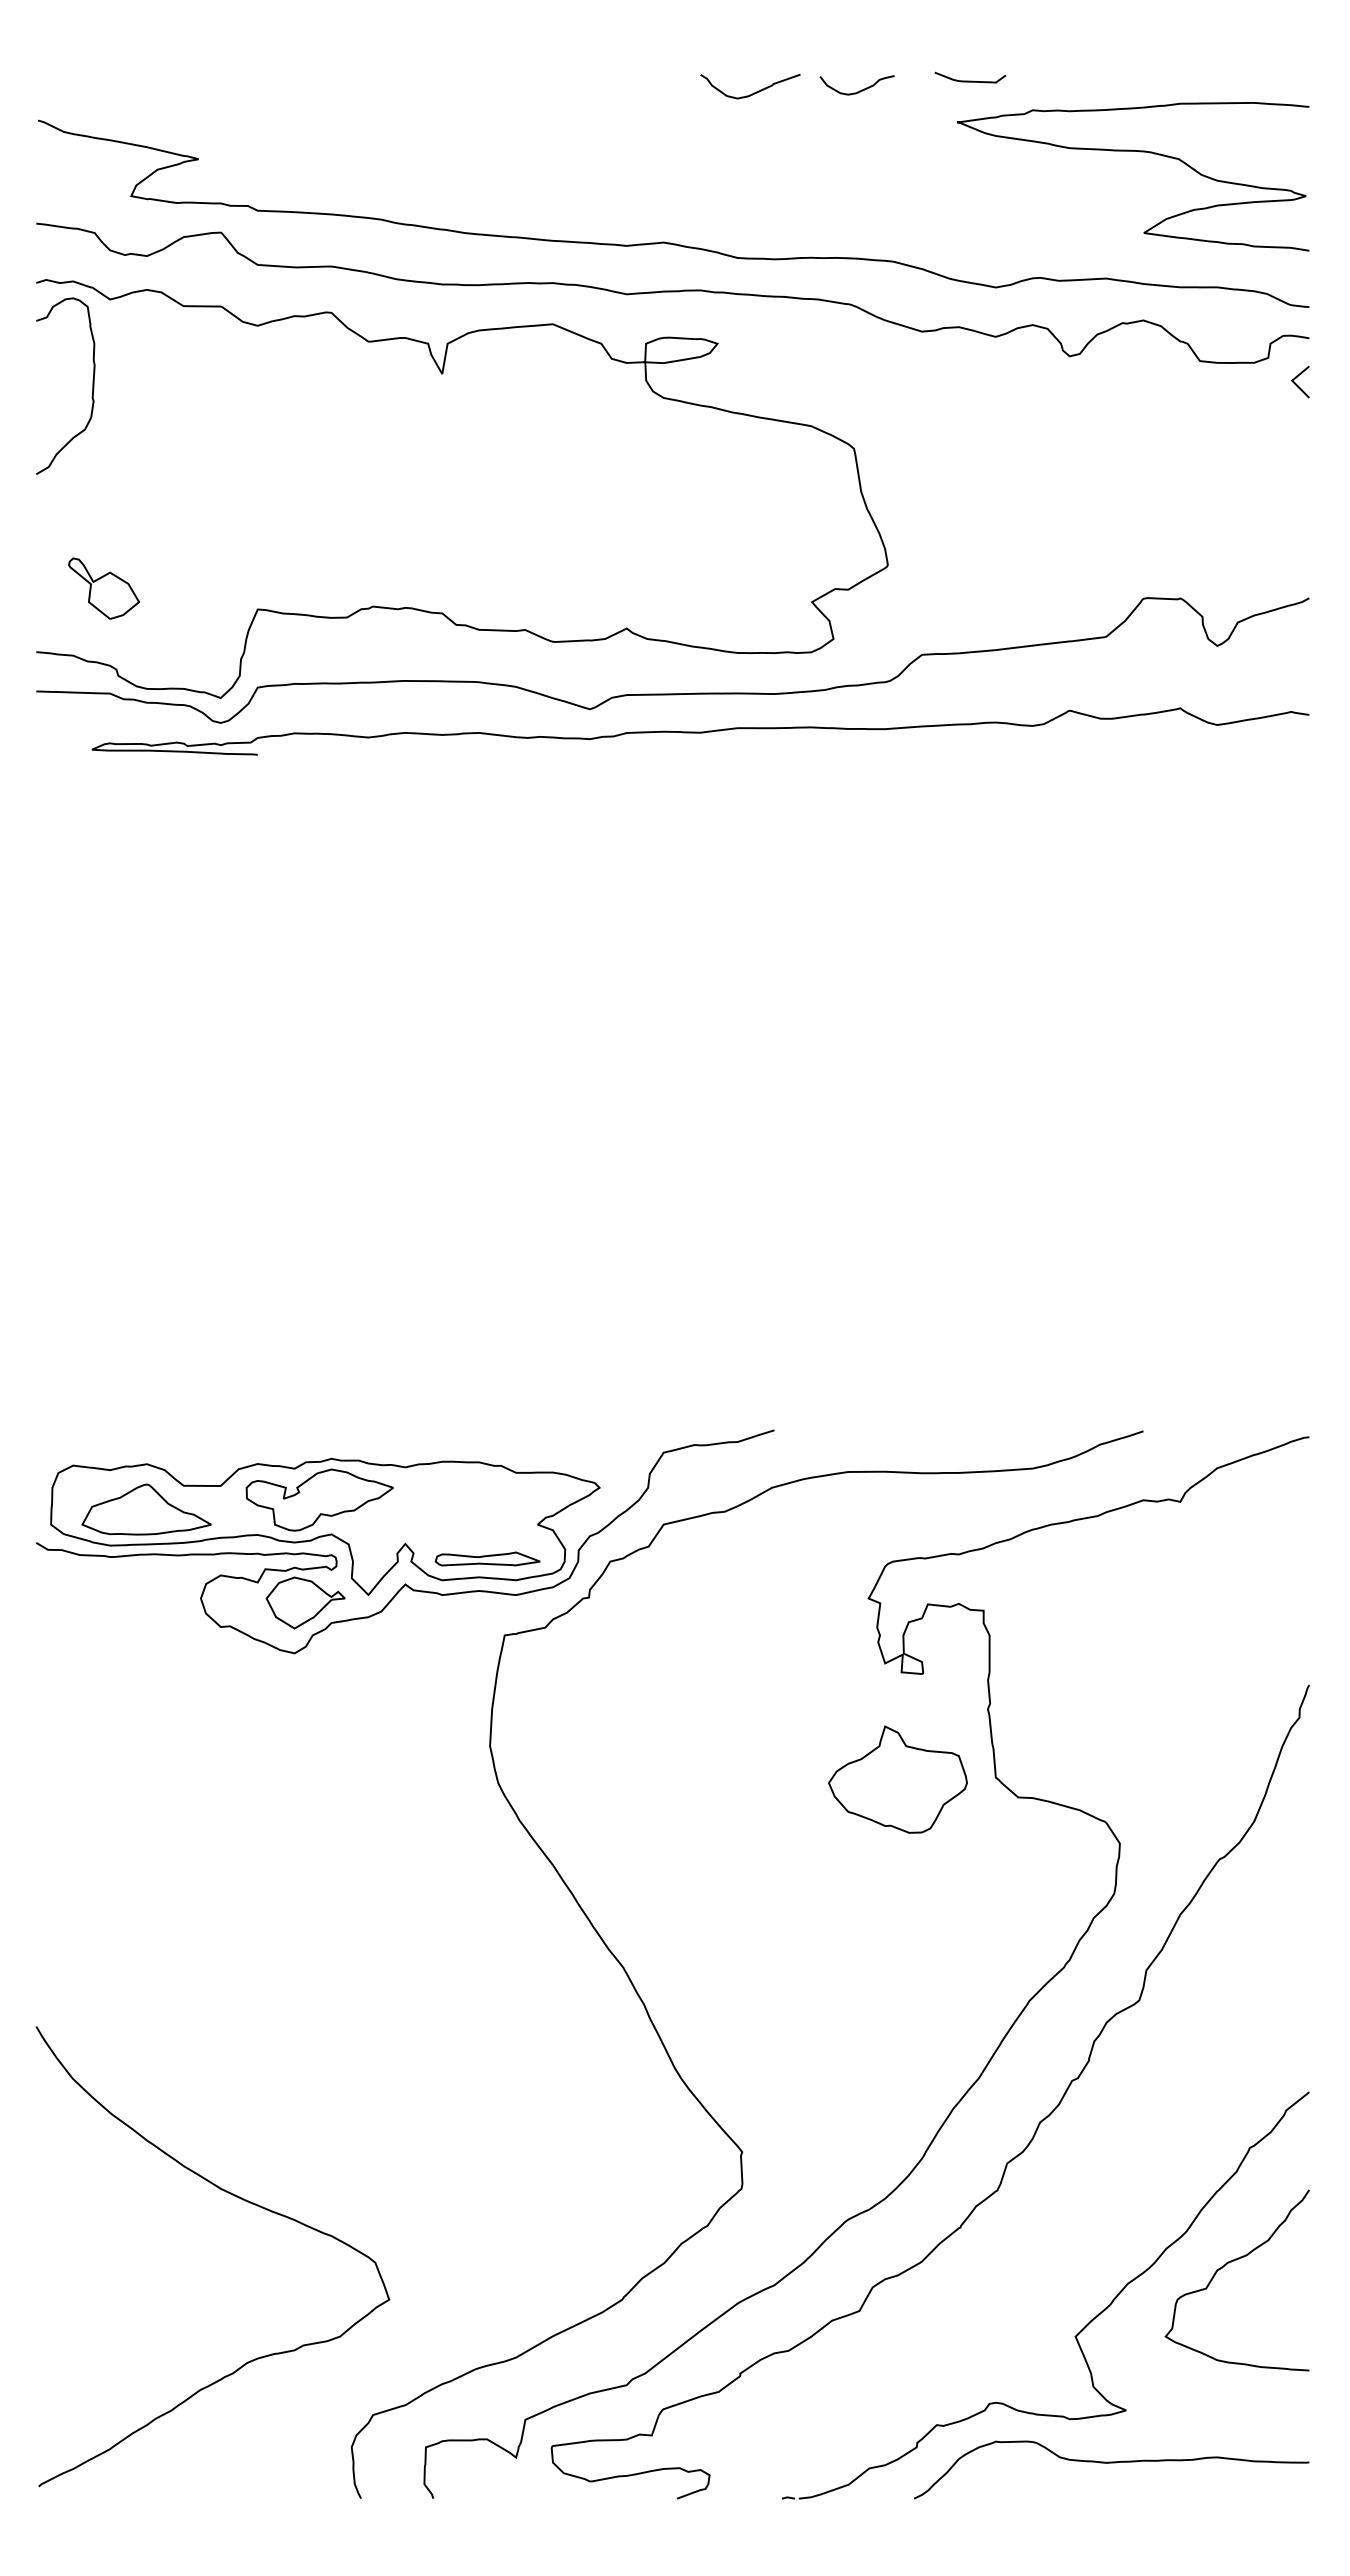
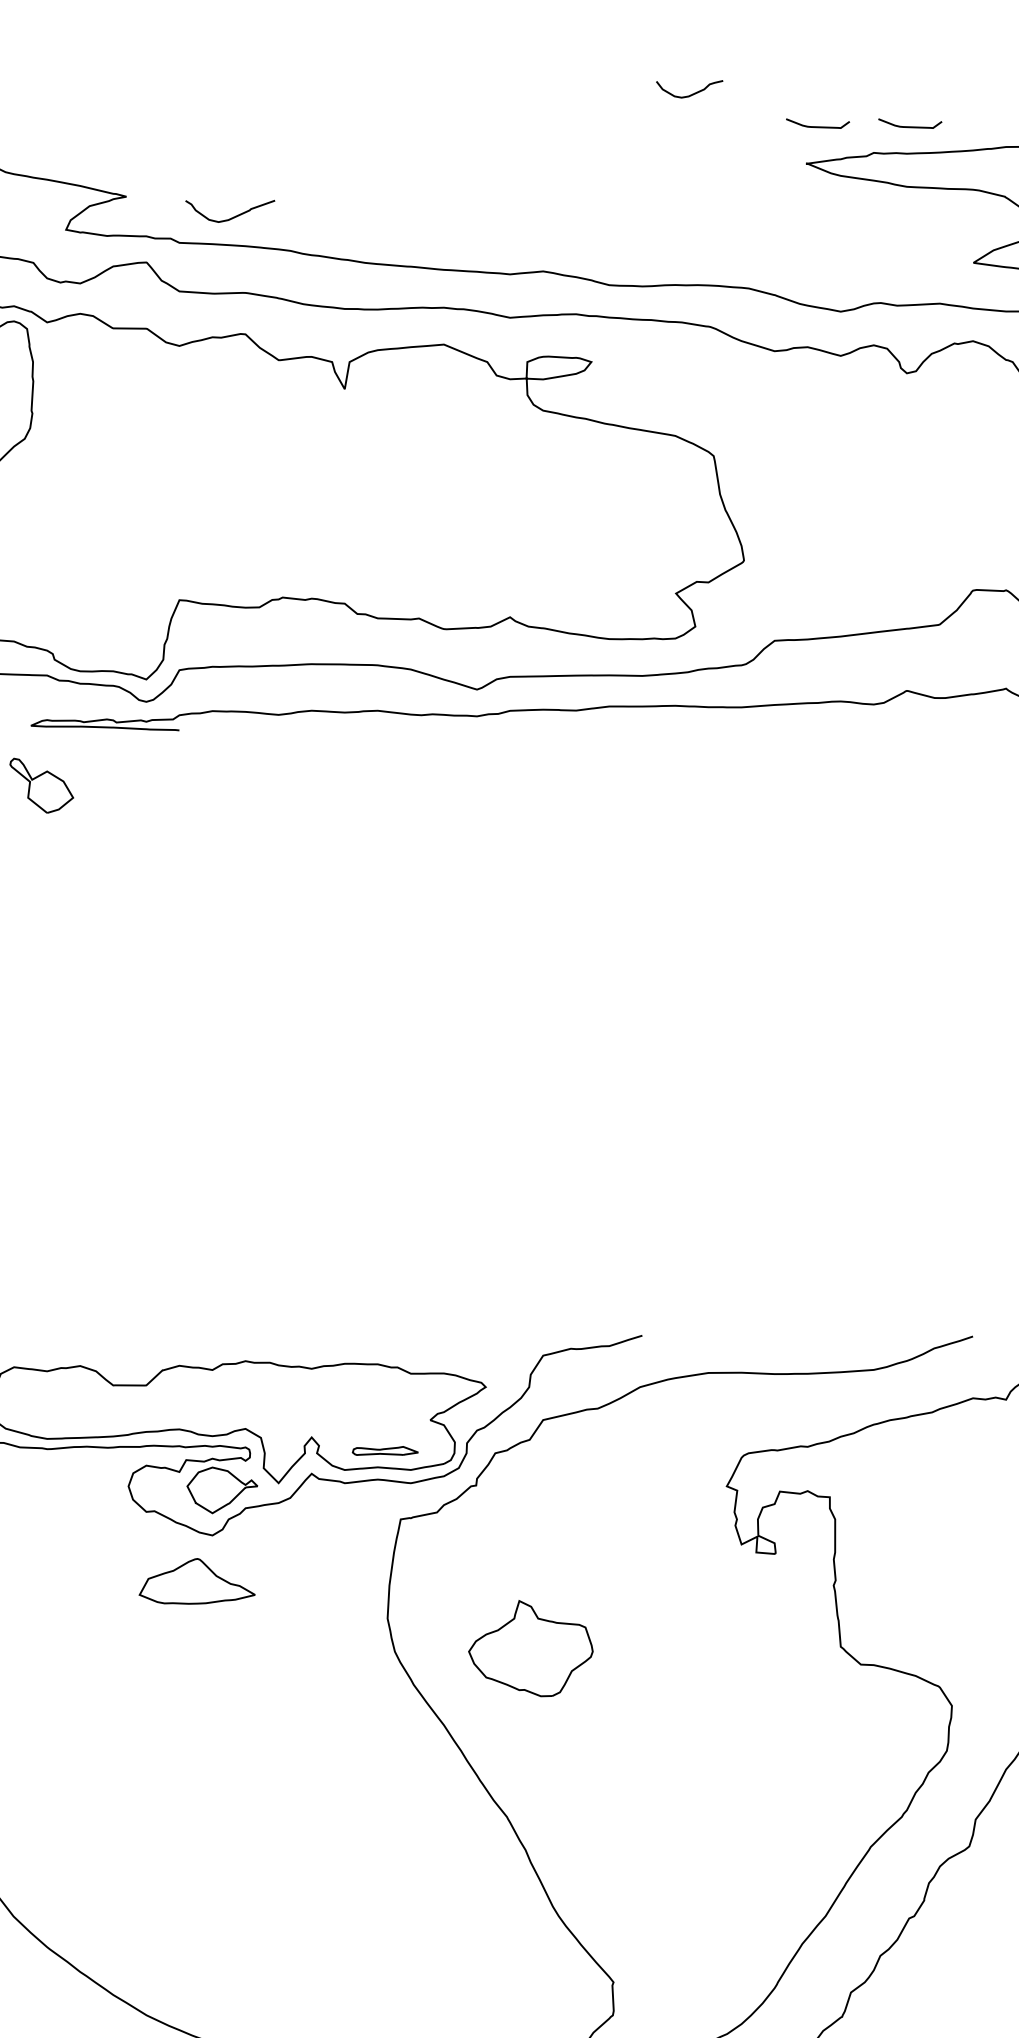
curve: (1073, 80) -> (910, 126), added
curve: (859, 90) -> (691, 93), moved
curve: (751, 93) -> (231, 217), moved
part: (104, 588) -> (42, 785), moved
part: (319, 1499) -> (234, 1397), removed
part: (146, 1509) -> (197, 1581), moved
part: (487, 1558) -> (385, 1450), size x0.7
part: (897, 1779) -> (530, 1648), moved

